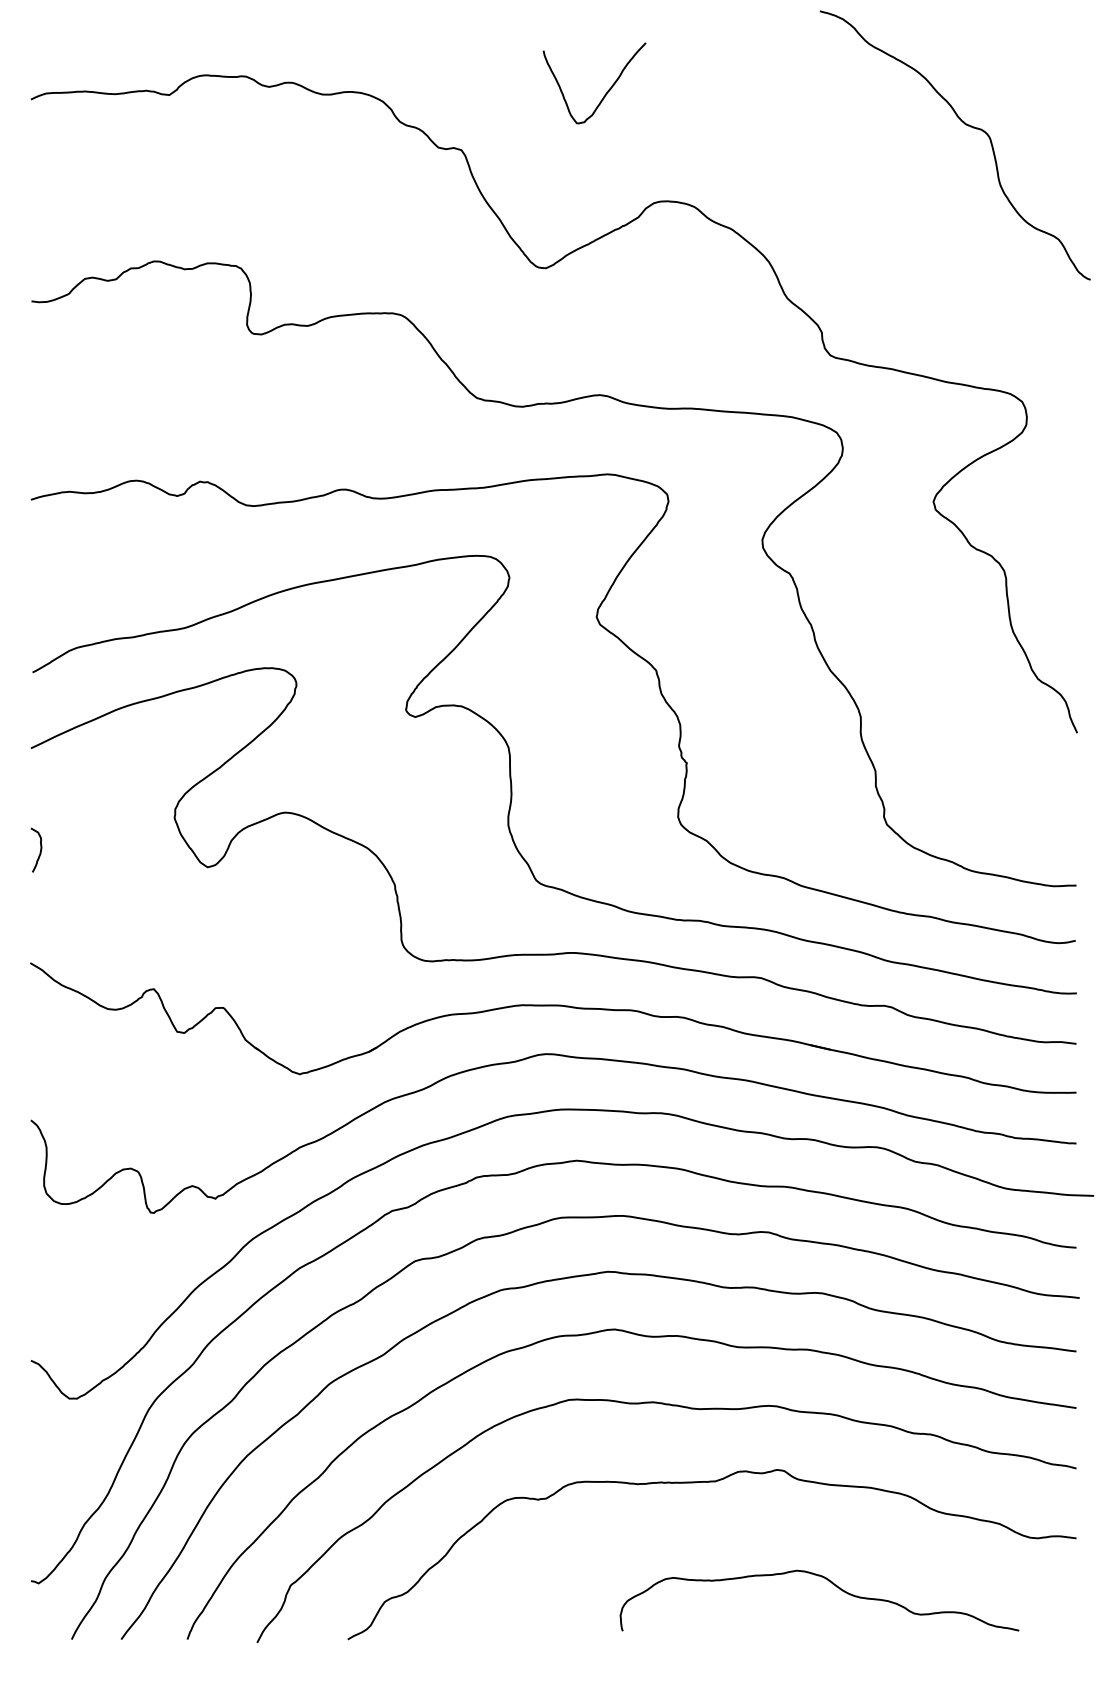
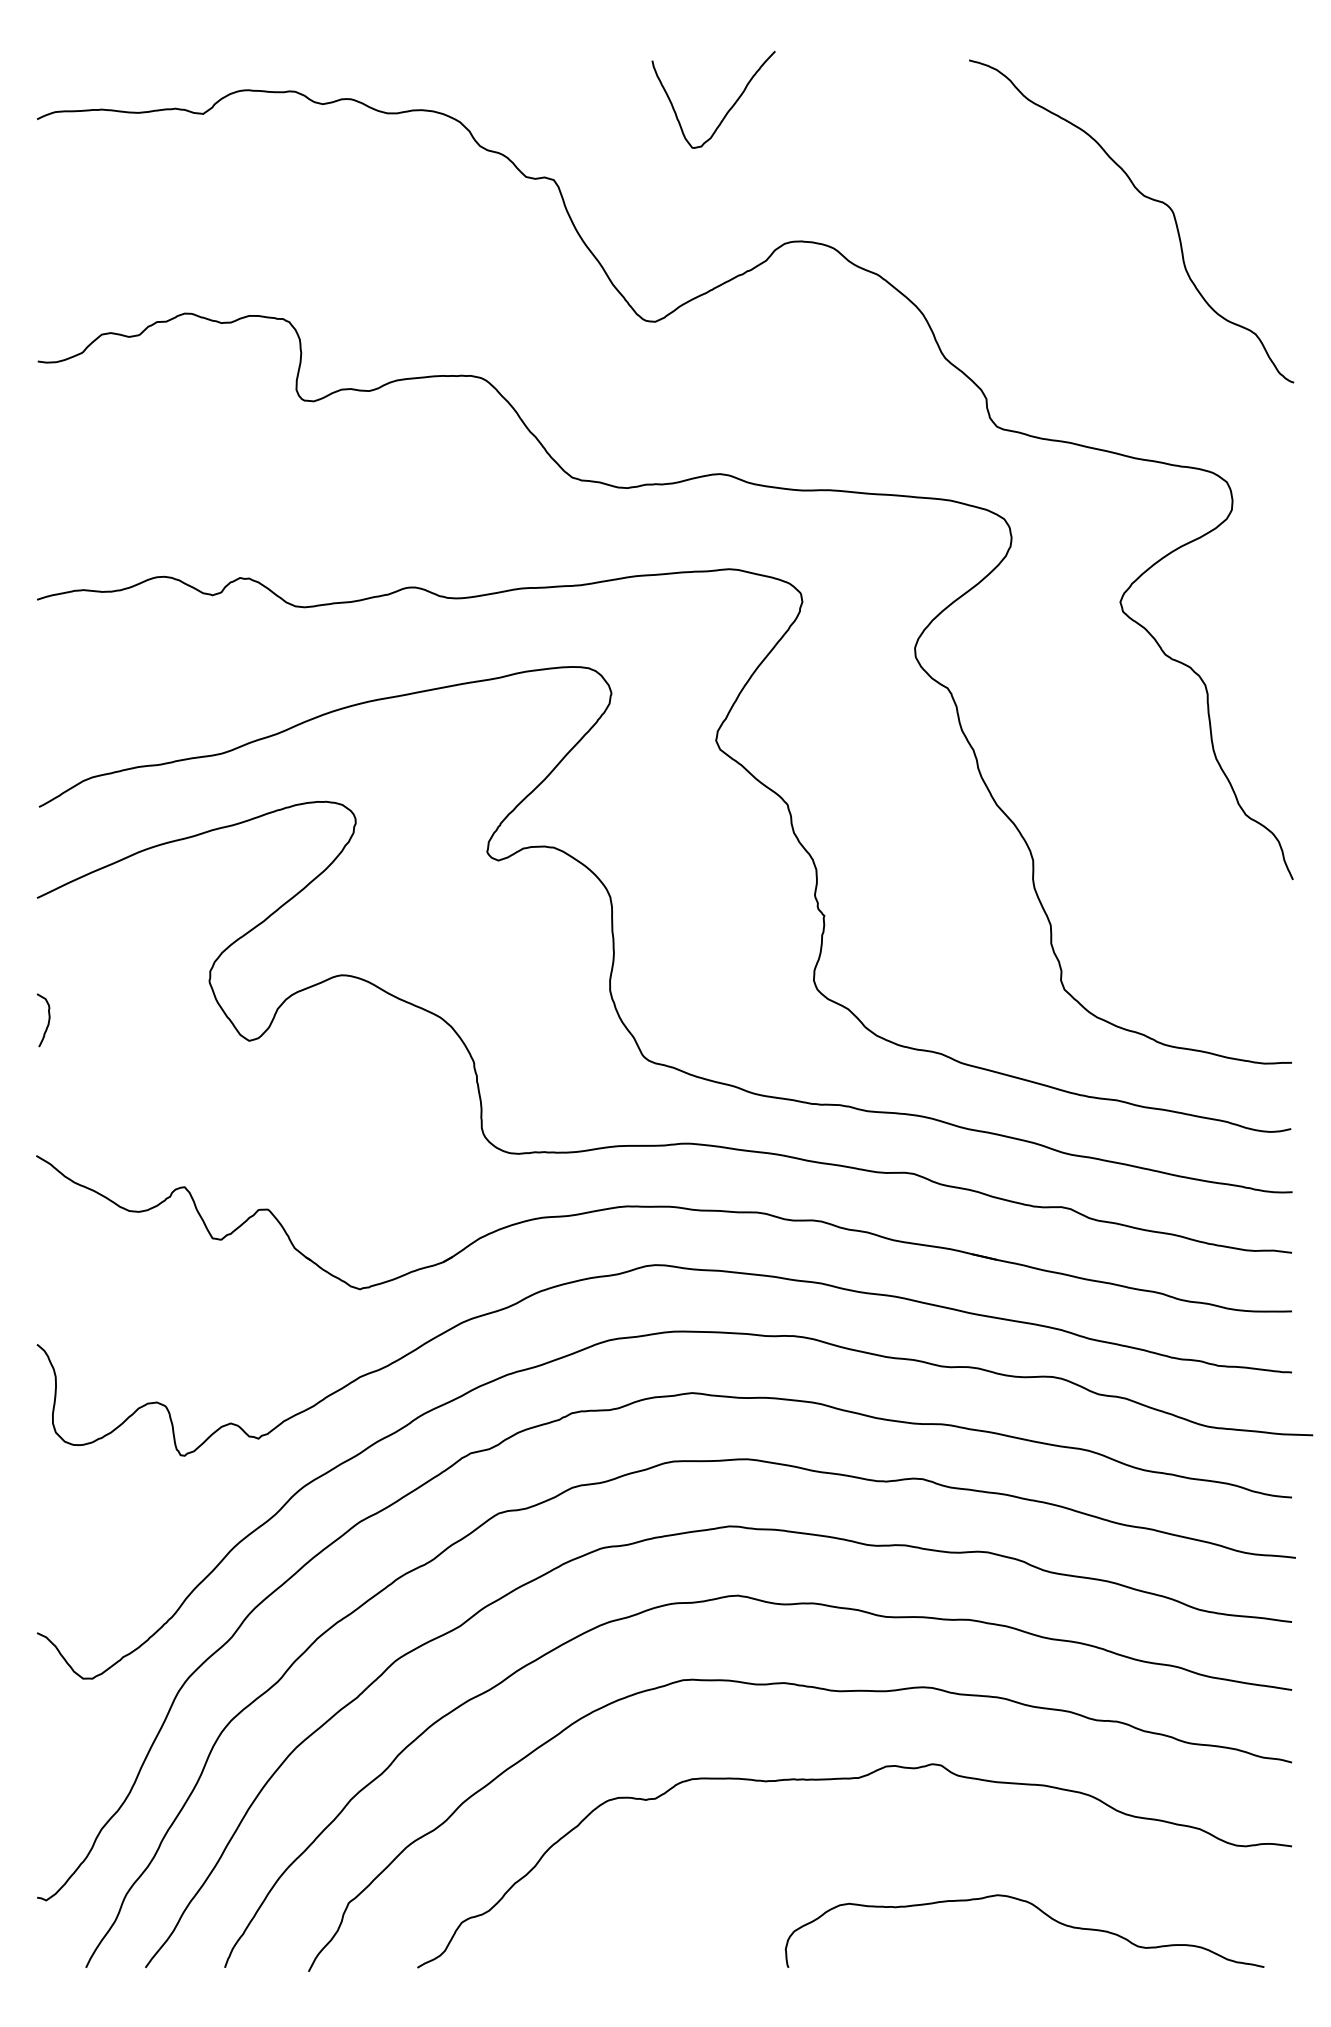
curve: (966, 125) -> (1144, 197), moved
curve: (833, 1585) -> (1041, 1912), moved

